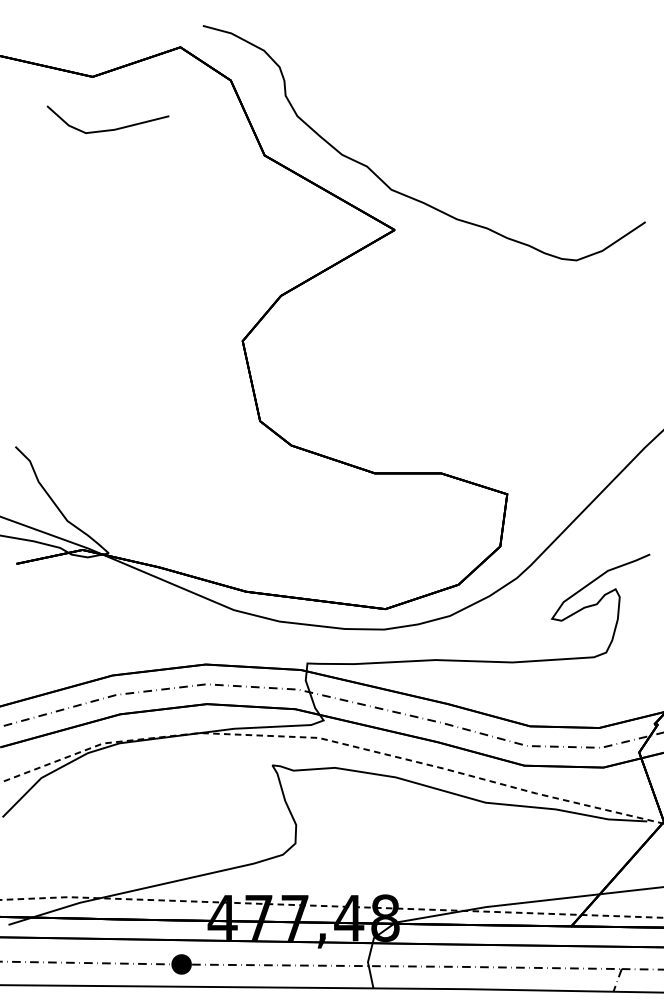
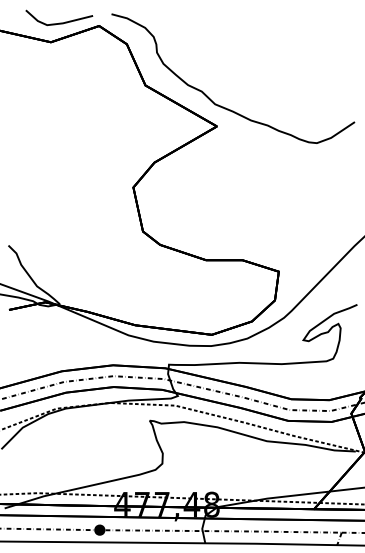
line: (108, 128) -> (59, 22), moved

